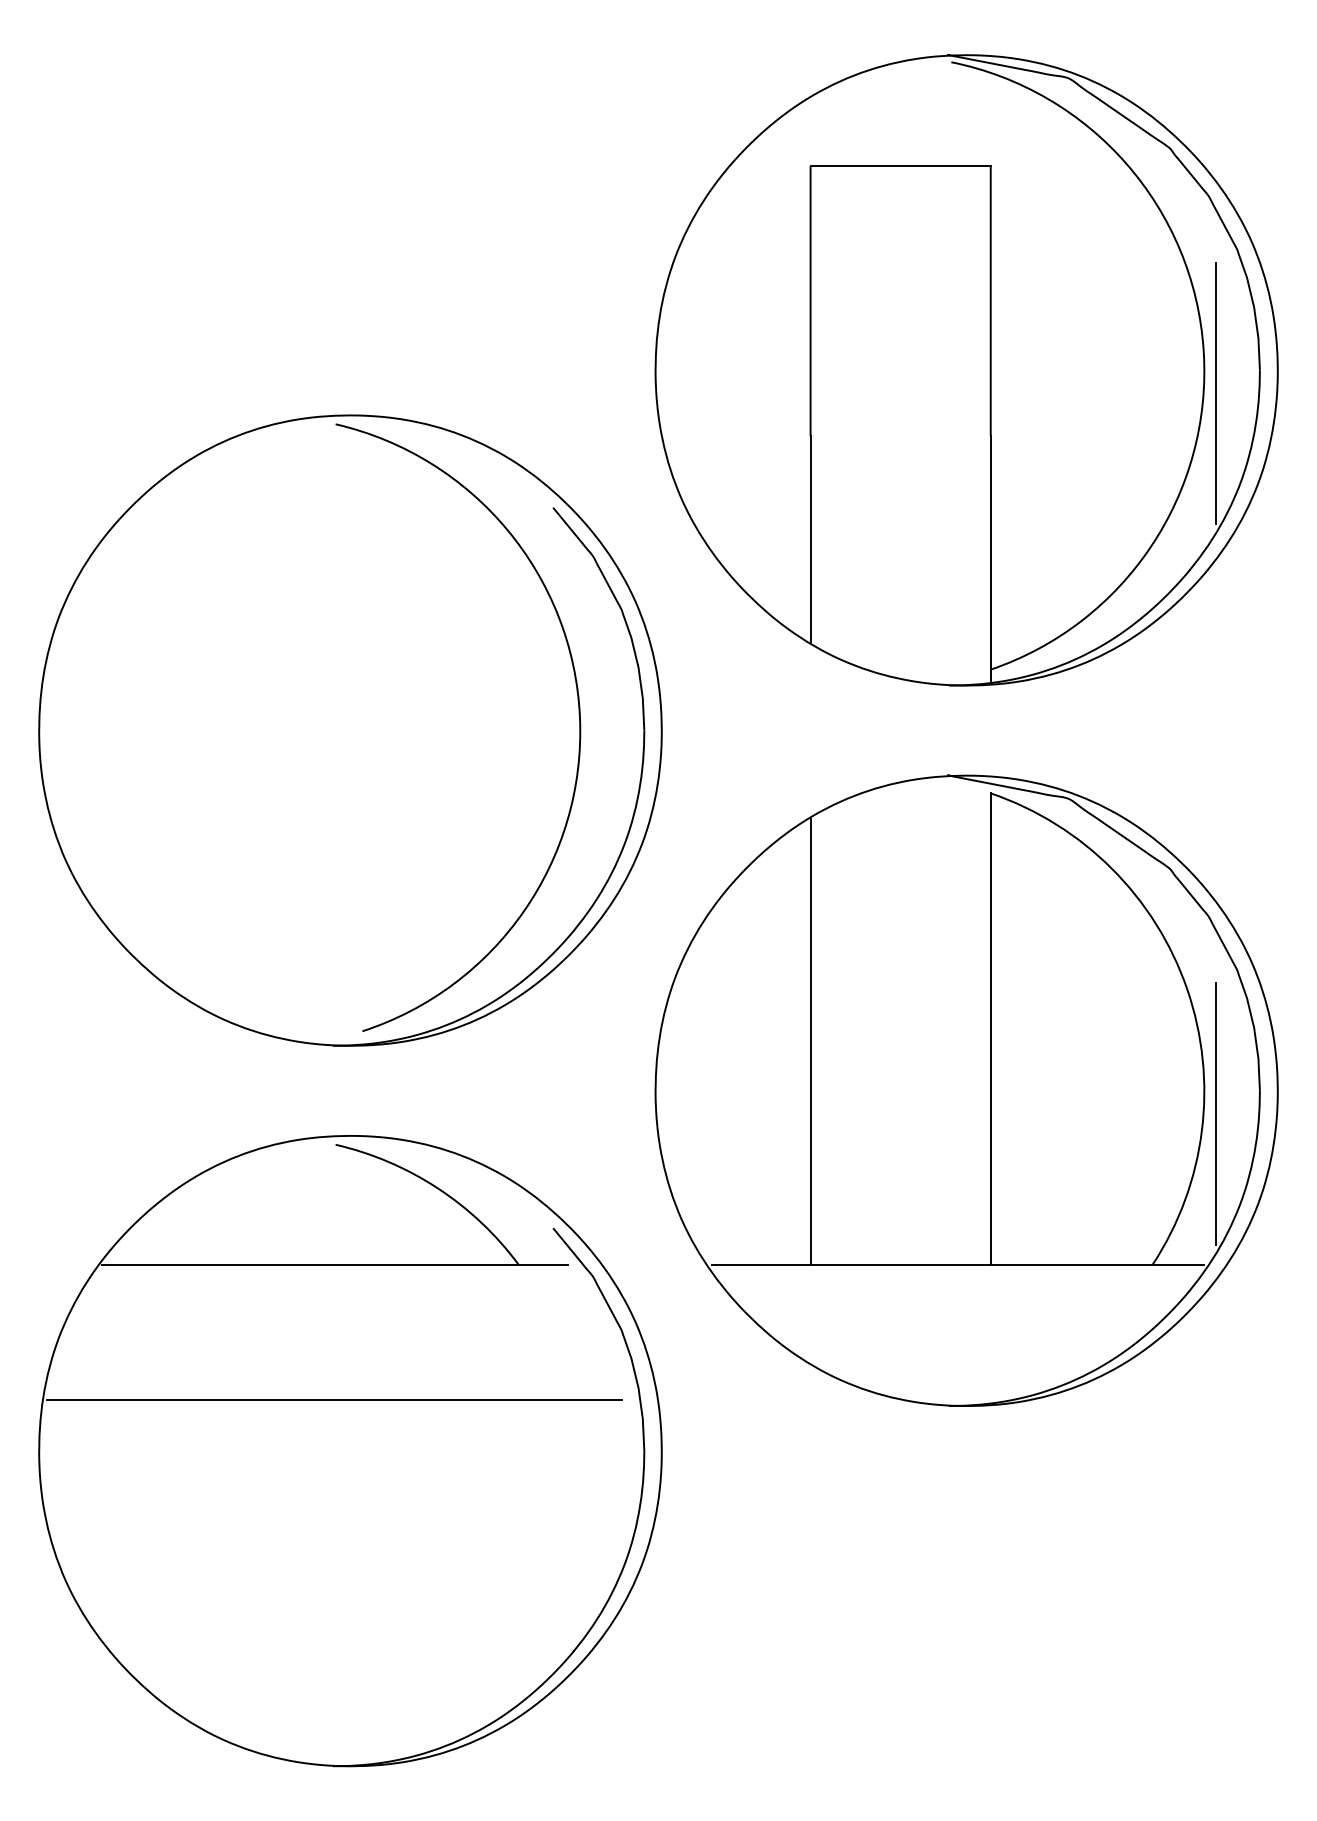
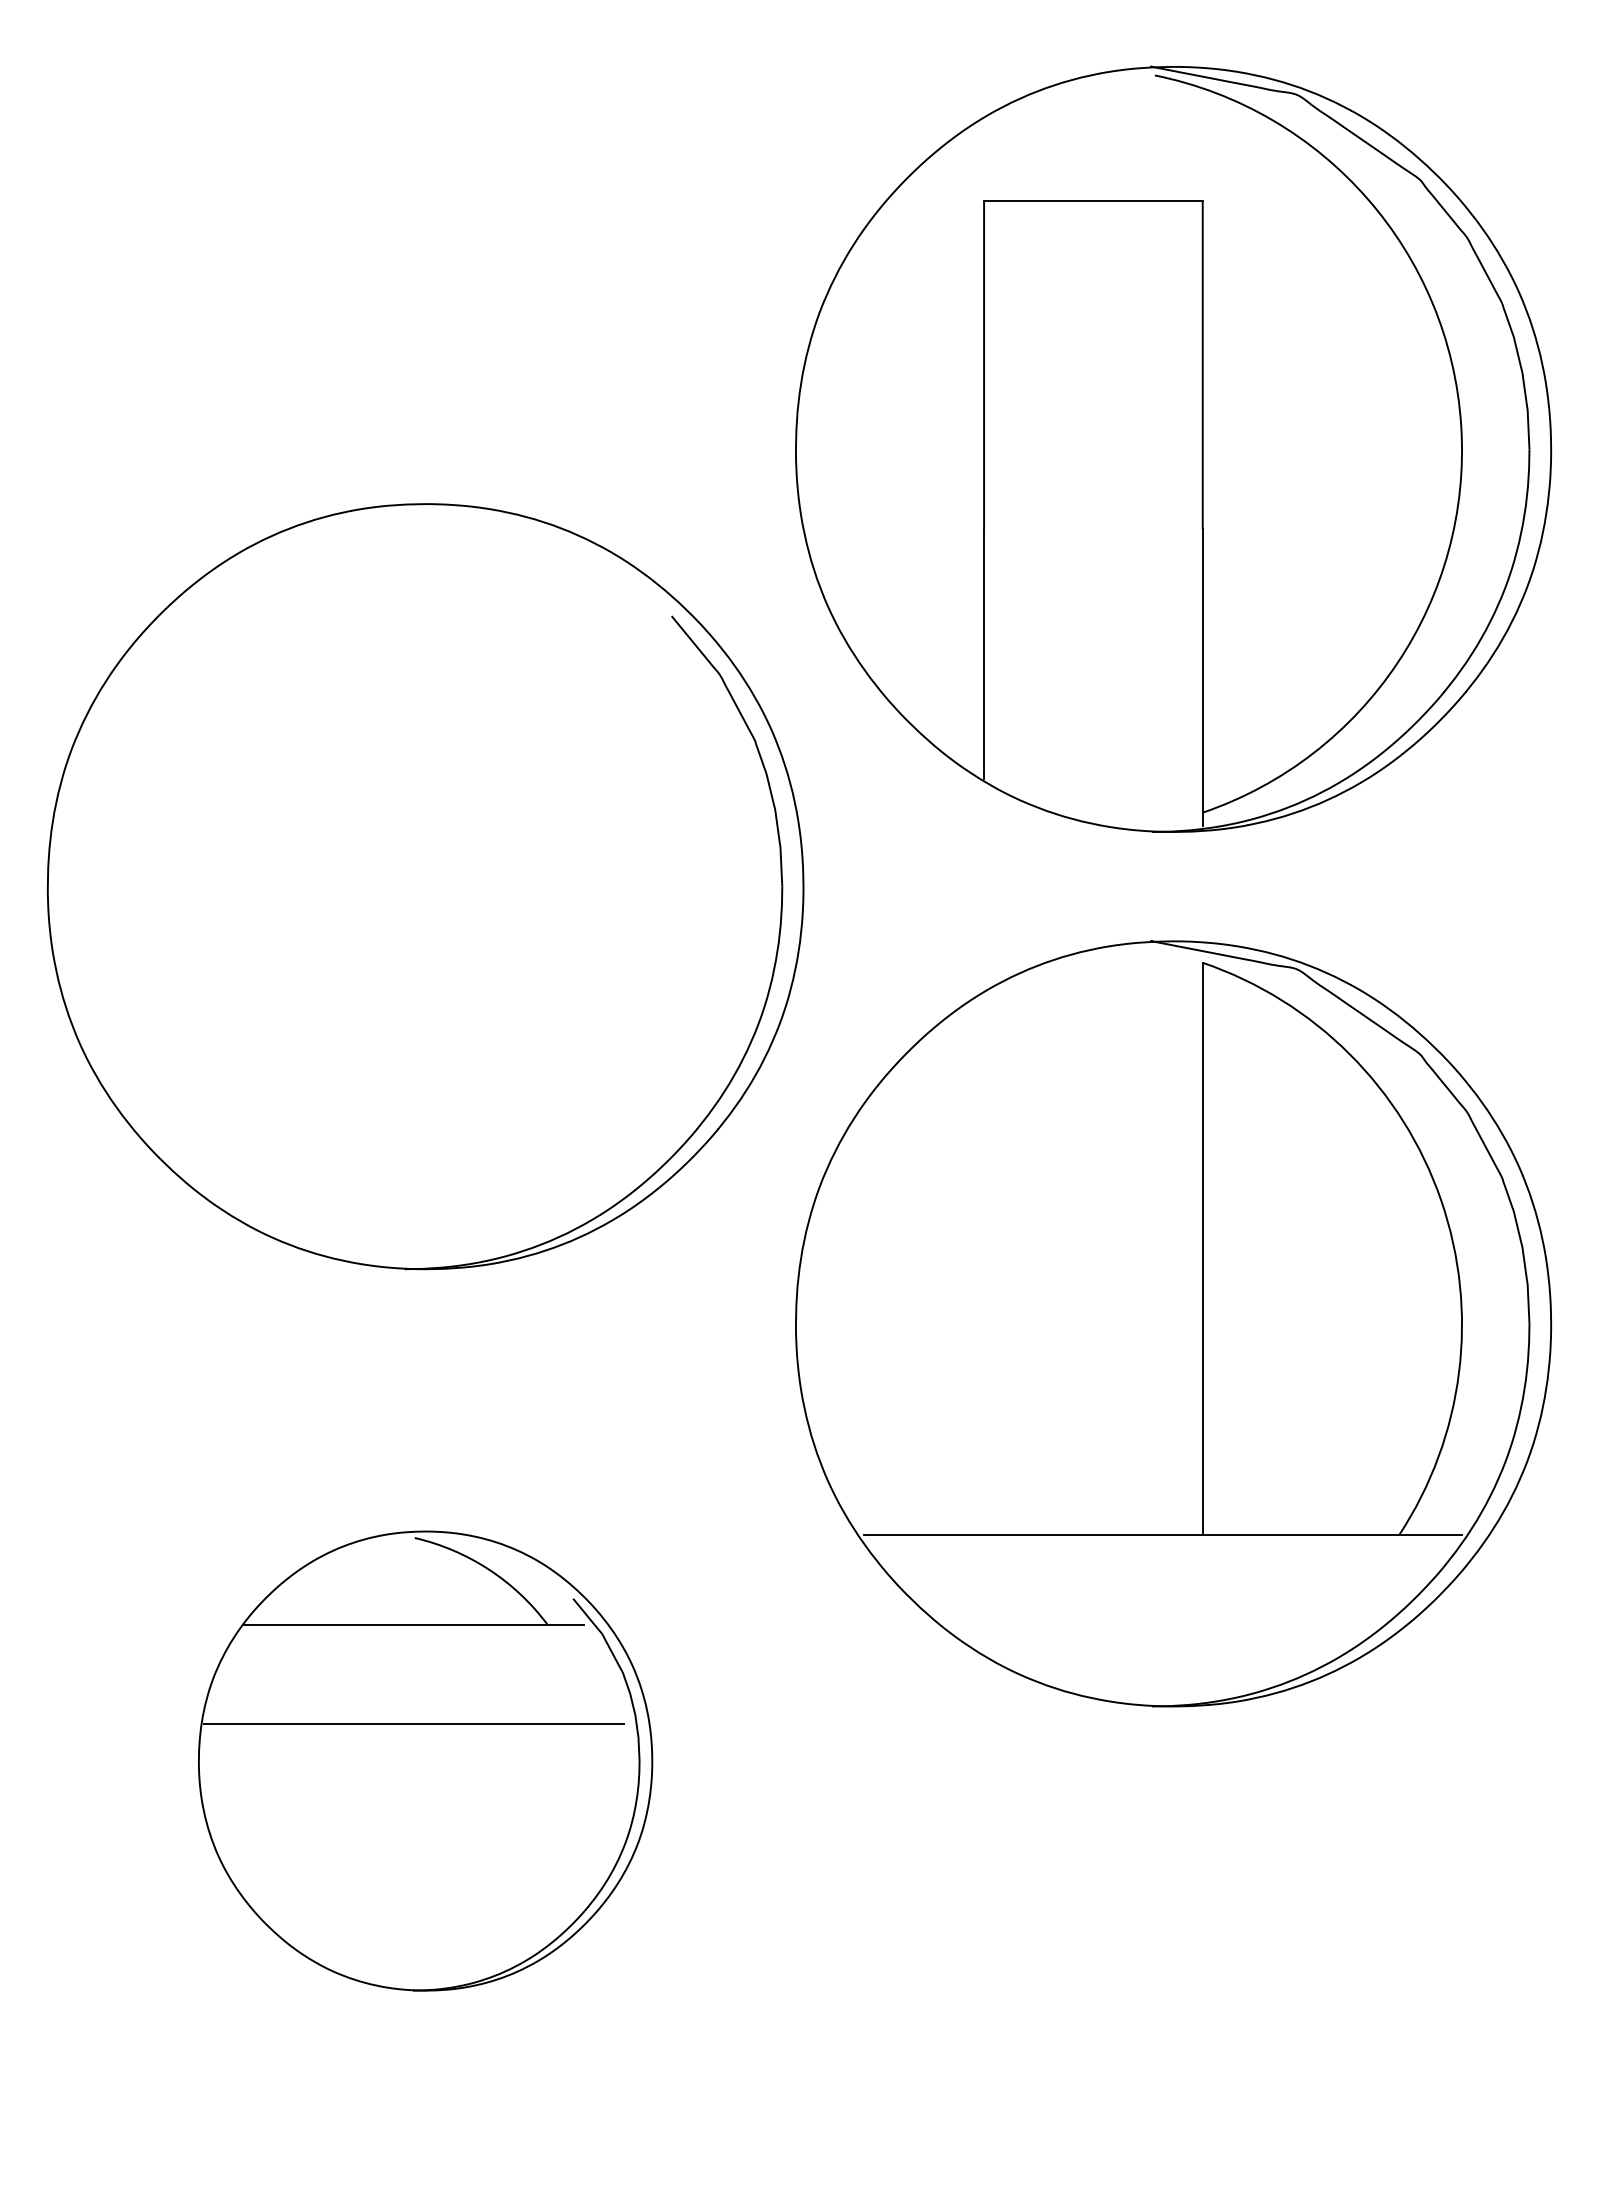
line: (1215, 393) -> (1475, 477), removed
arc: (579, 728) -> (703, 883), removed
line: (810, 1041) -> (984, 1264), removed
line: (1215, 1113) -> (1475, 1351), removed
part: (350, 1450) -> (425, 1760), size x0.6

